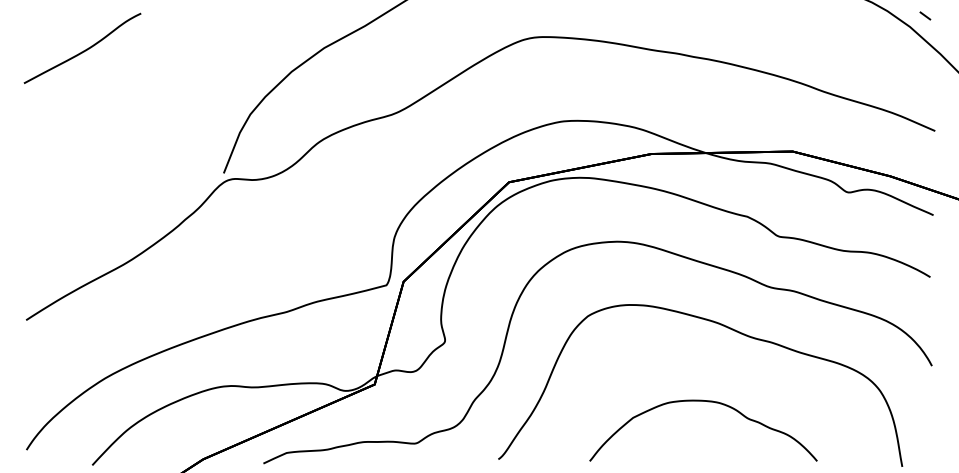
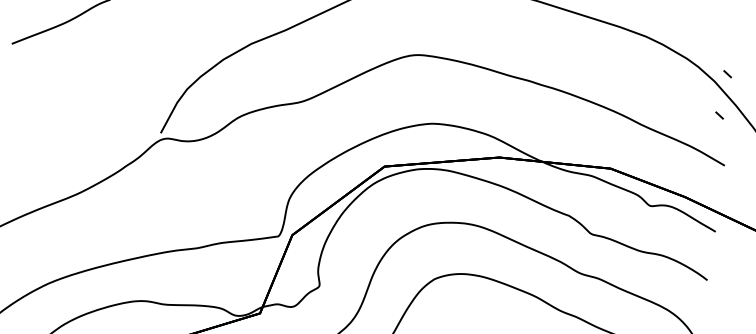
line: (921, 68) -> (719, 115), added

